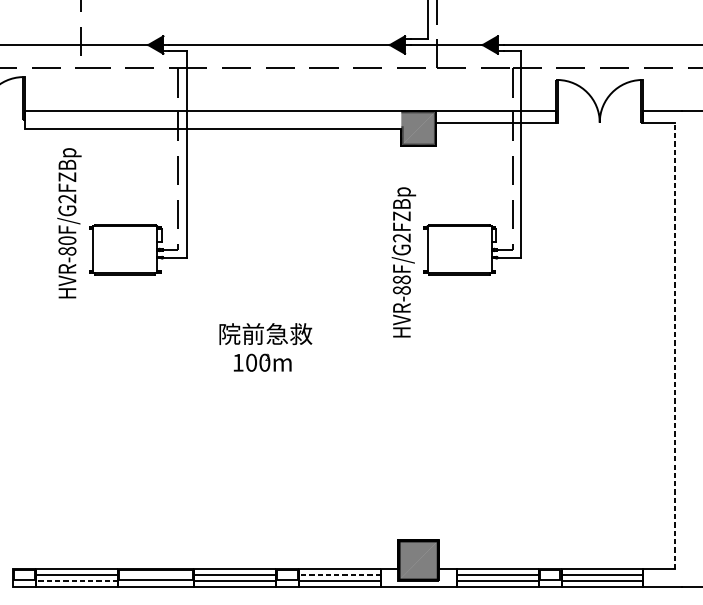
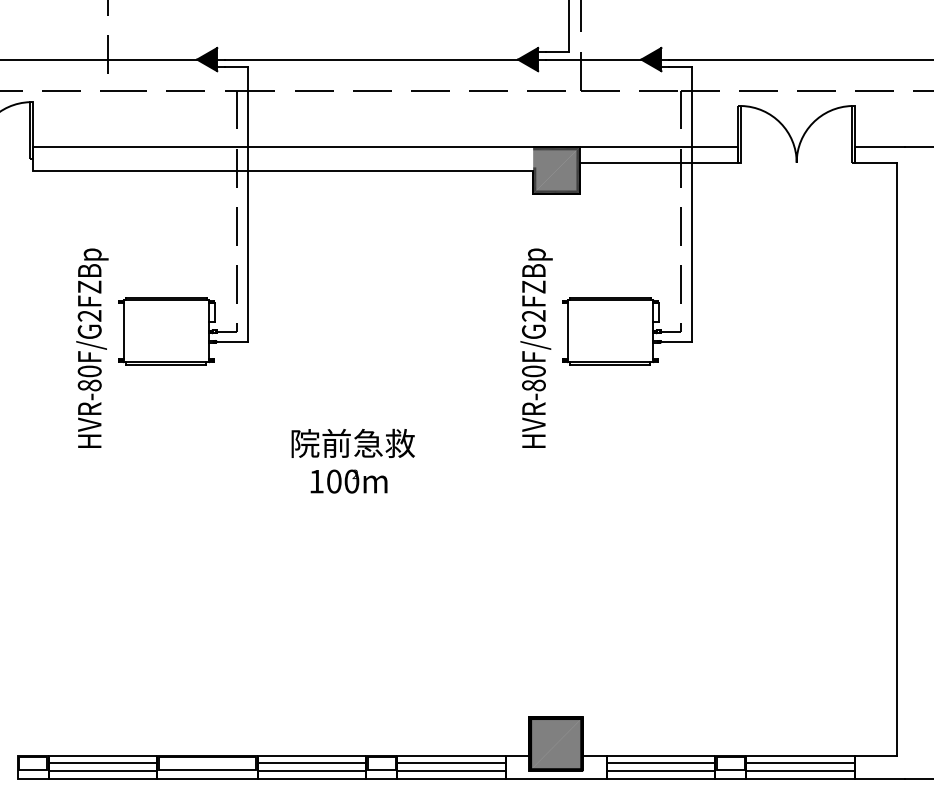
text: (69, 222) -> (92, 347), moved
text: (401, 279) -> (533, 371), HVR-88F/G2FZBp -> HVR-80F/G2FZBp
line: (675, 346) -> (897, 459), dashed -> solid
line: (339, 575) -> (451, 763), dashed -> solid
line: (77, 581) -> (102, 771), dashed -> solid

